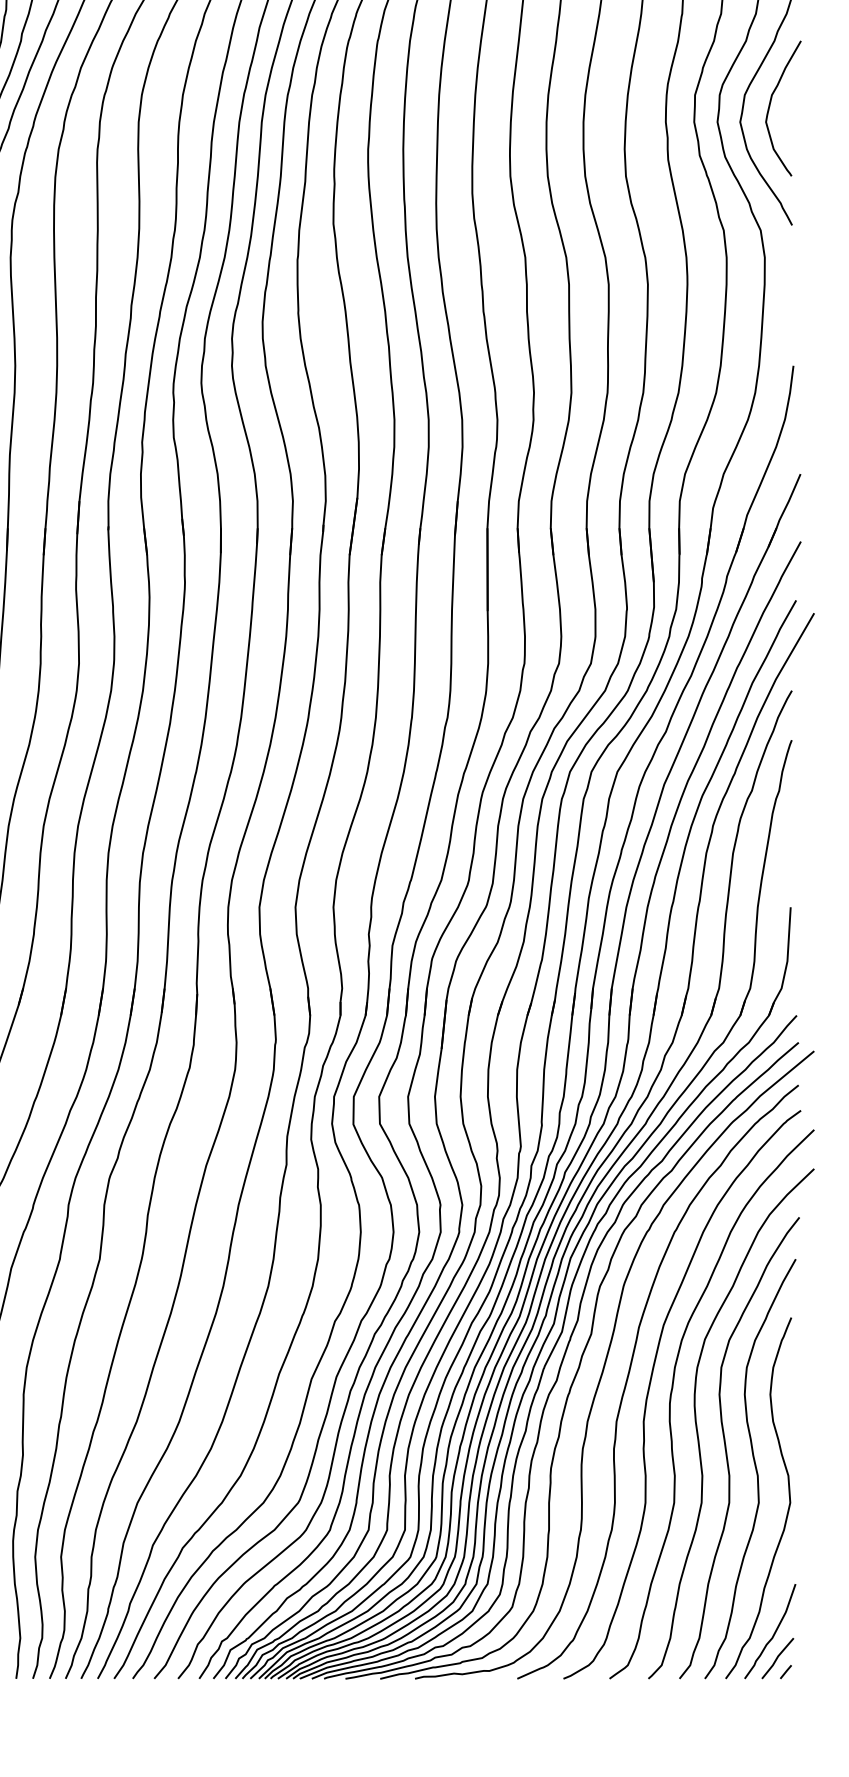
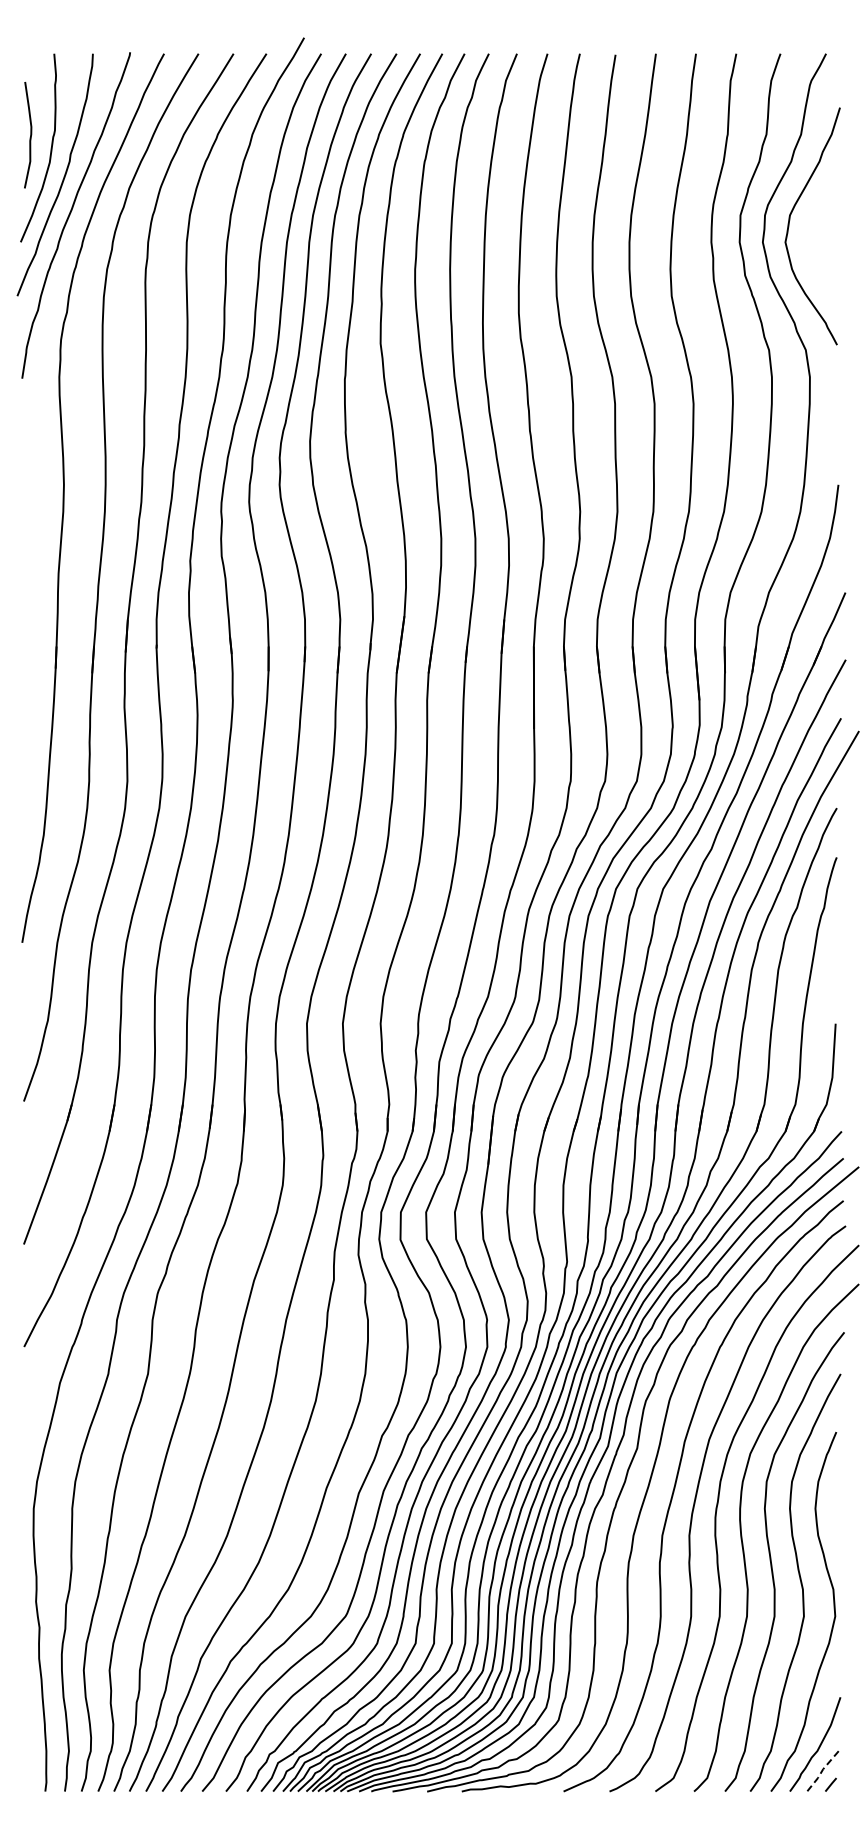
curve: (771, 103) -> (816, 223), removed
line: (776, 1658) -> (821, 1771), solid -> dashed

